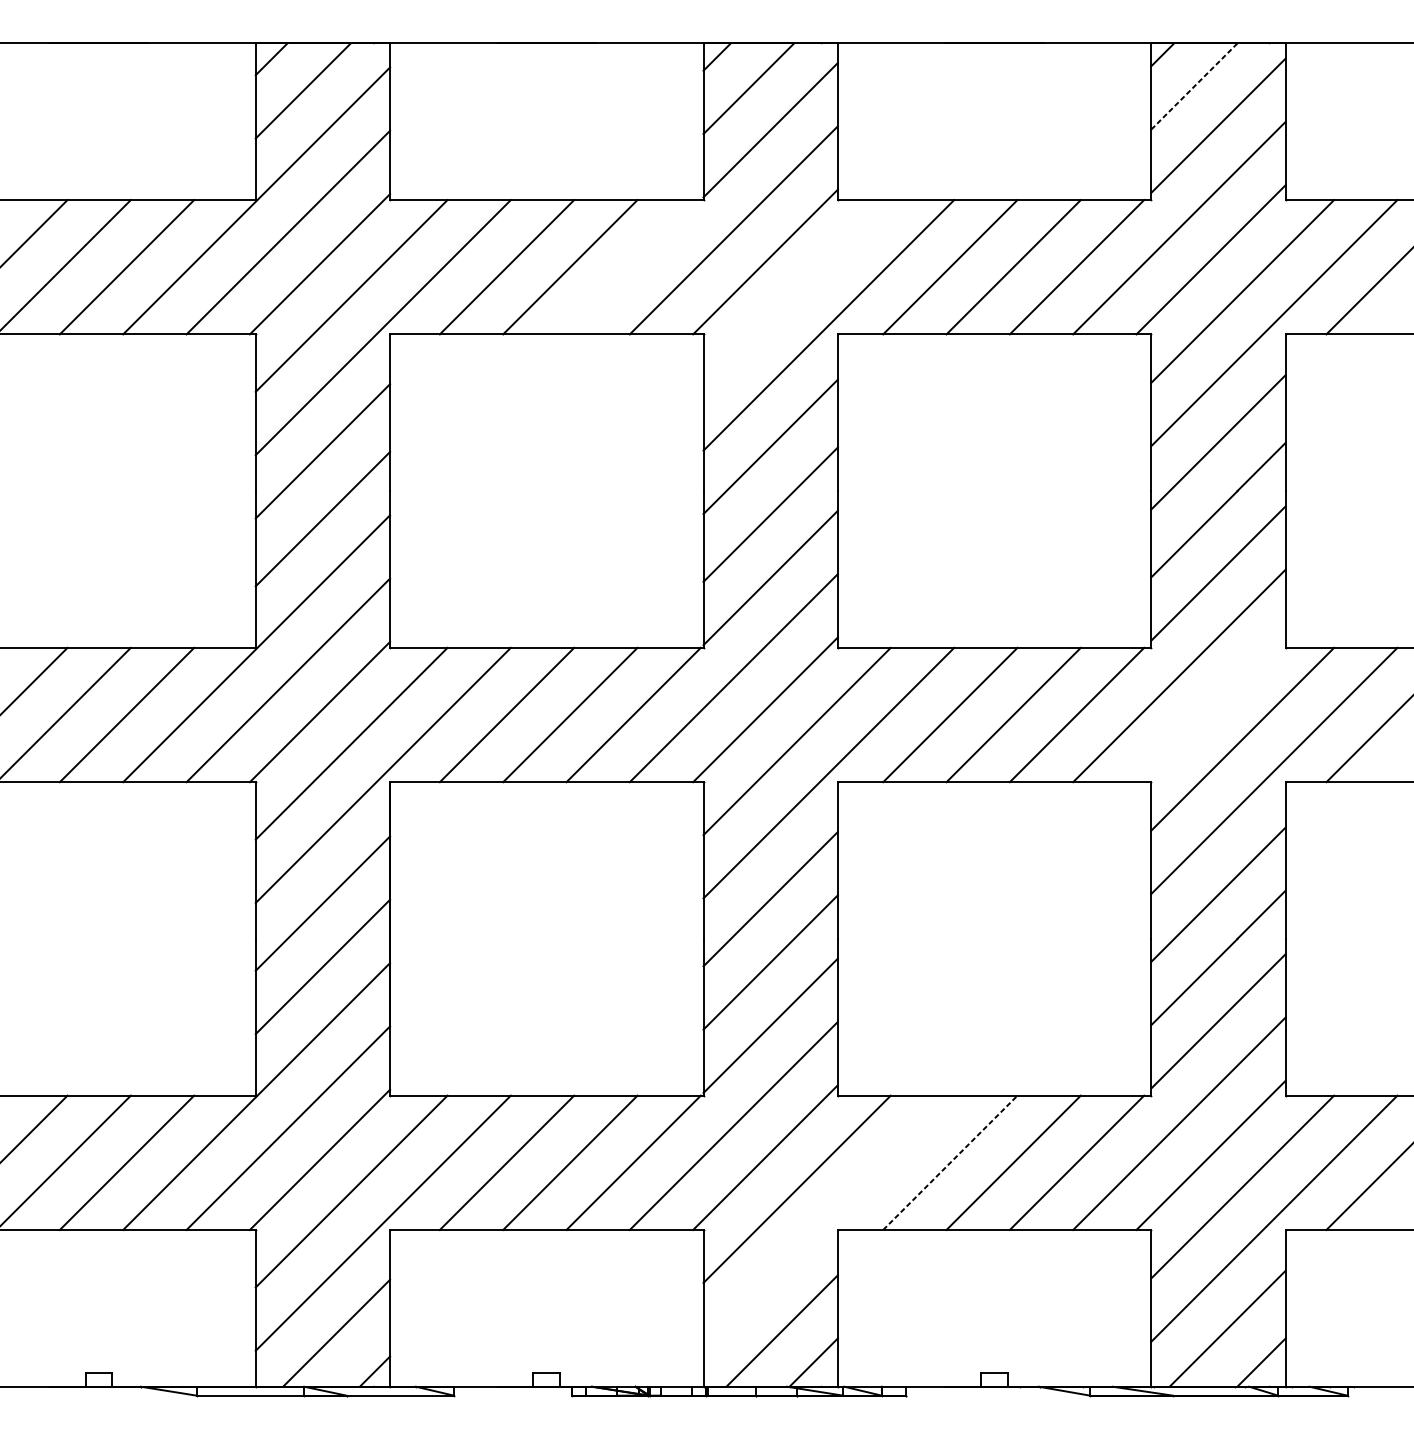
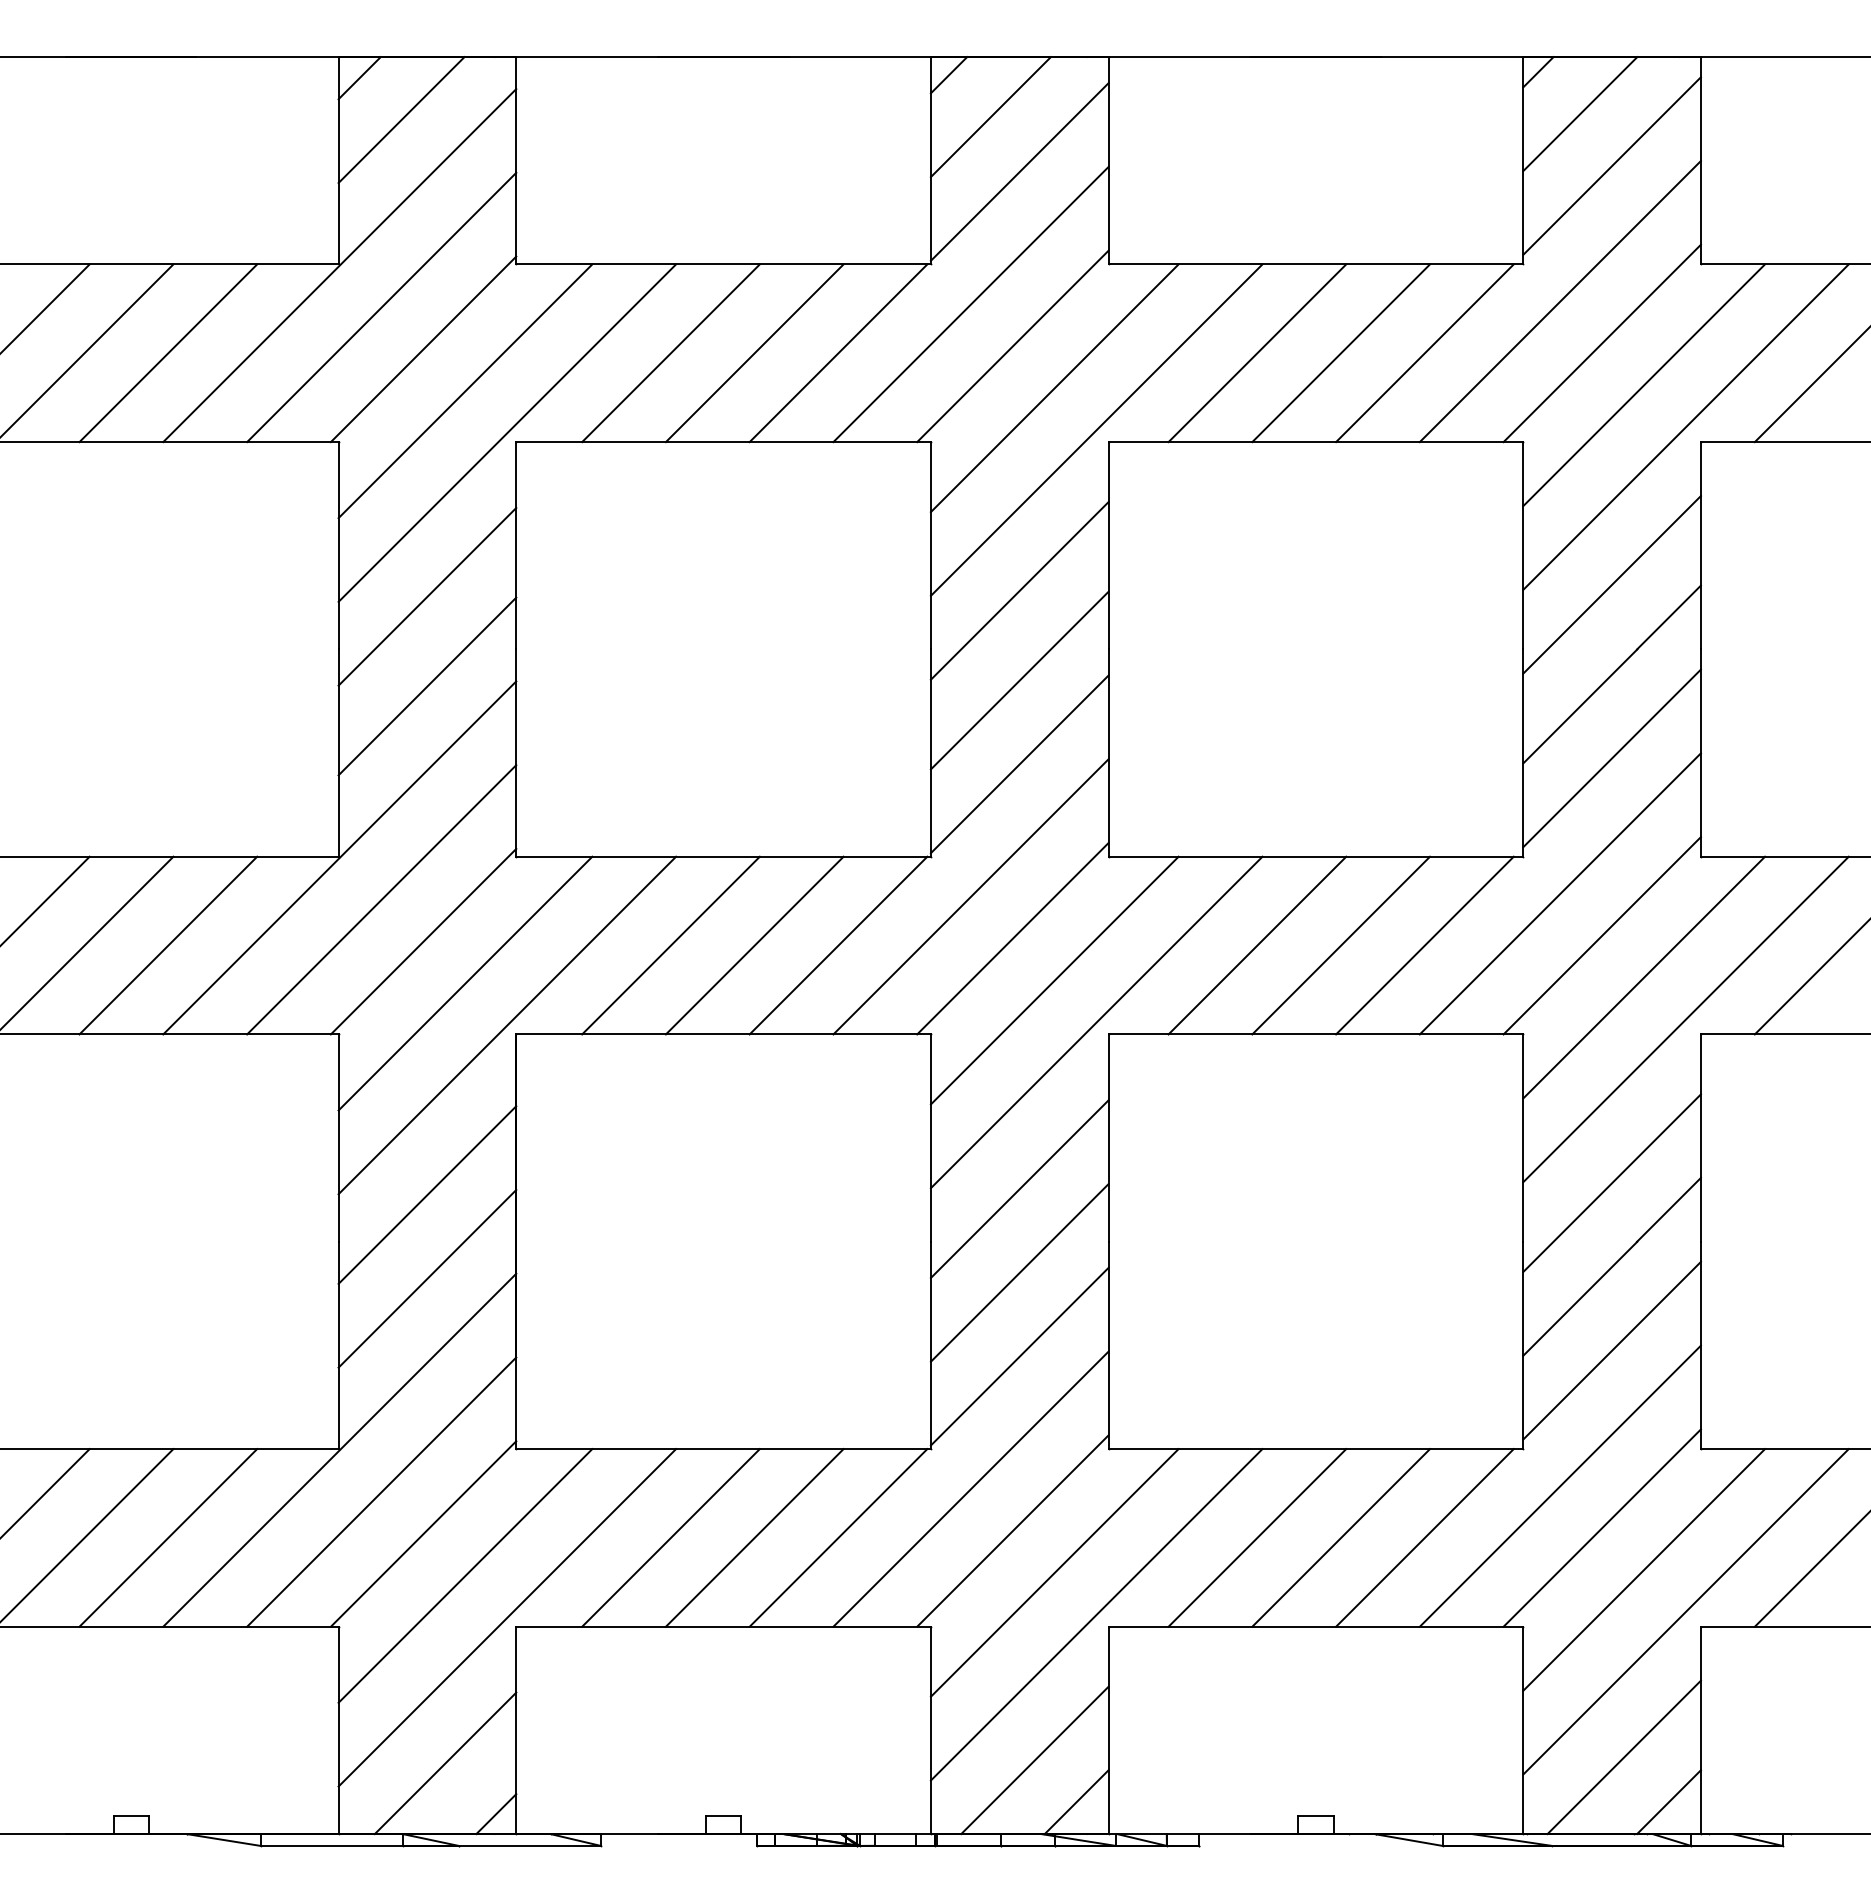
line: (1194, 86) -> (1580, 114), dashed -> solid
line: (633, 267) -> (838, 353), added
line: (796, 293) -> (1054, 388), added
line: (1210, 707) -> (1601, 935), added
line: (950, 1162) -> (1257, 1537), dashed -> solid
line: (828, 1220) -> (1096, 1614), added

